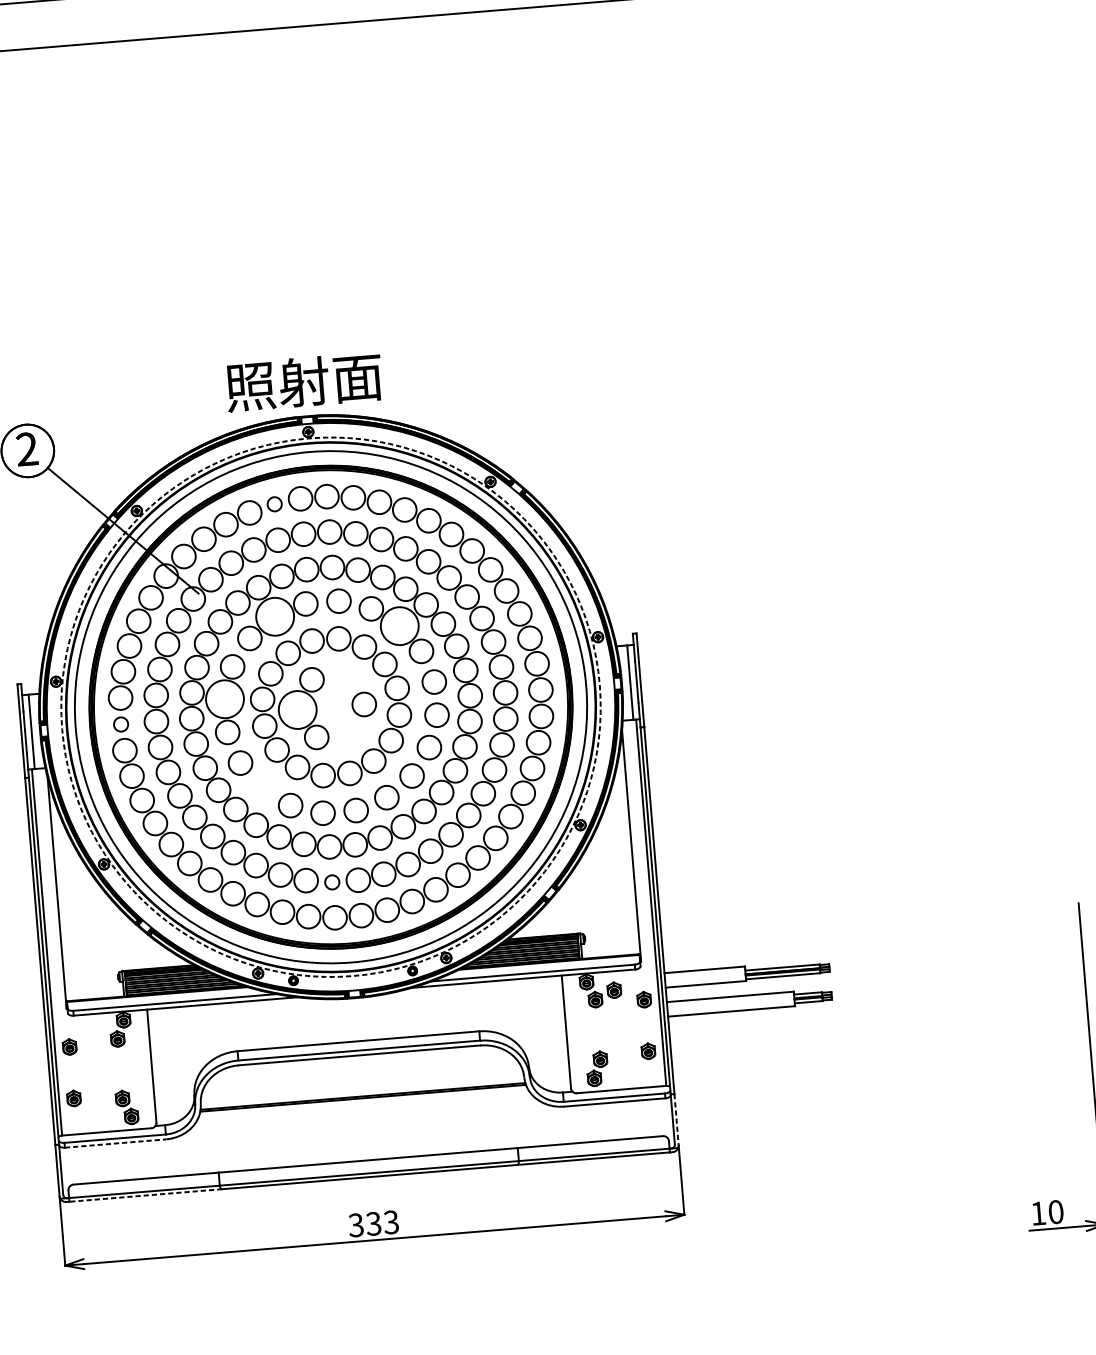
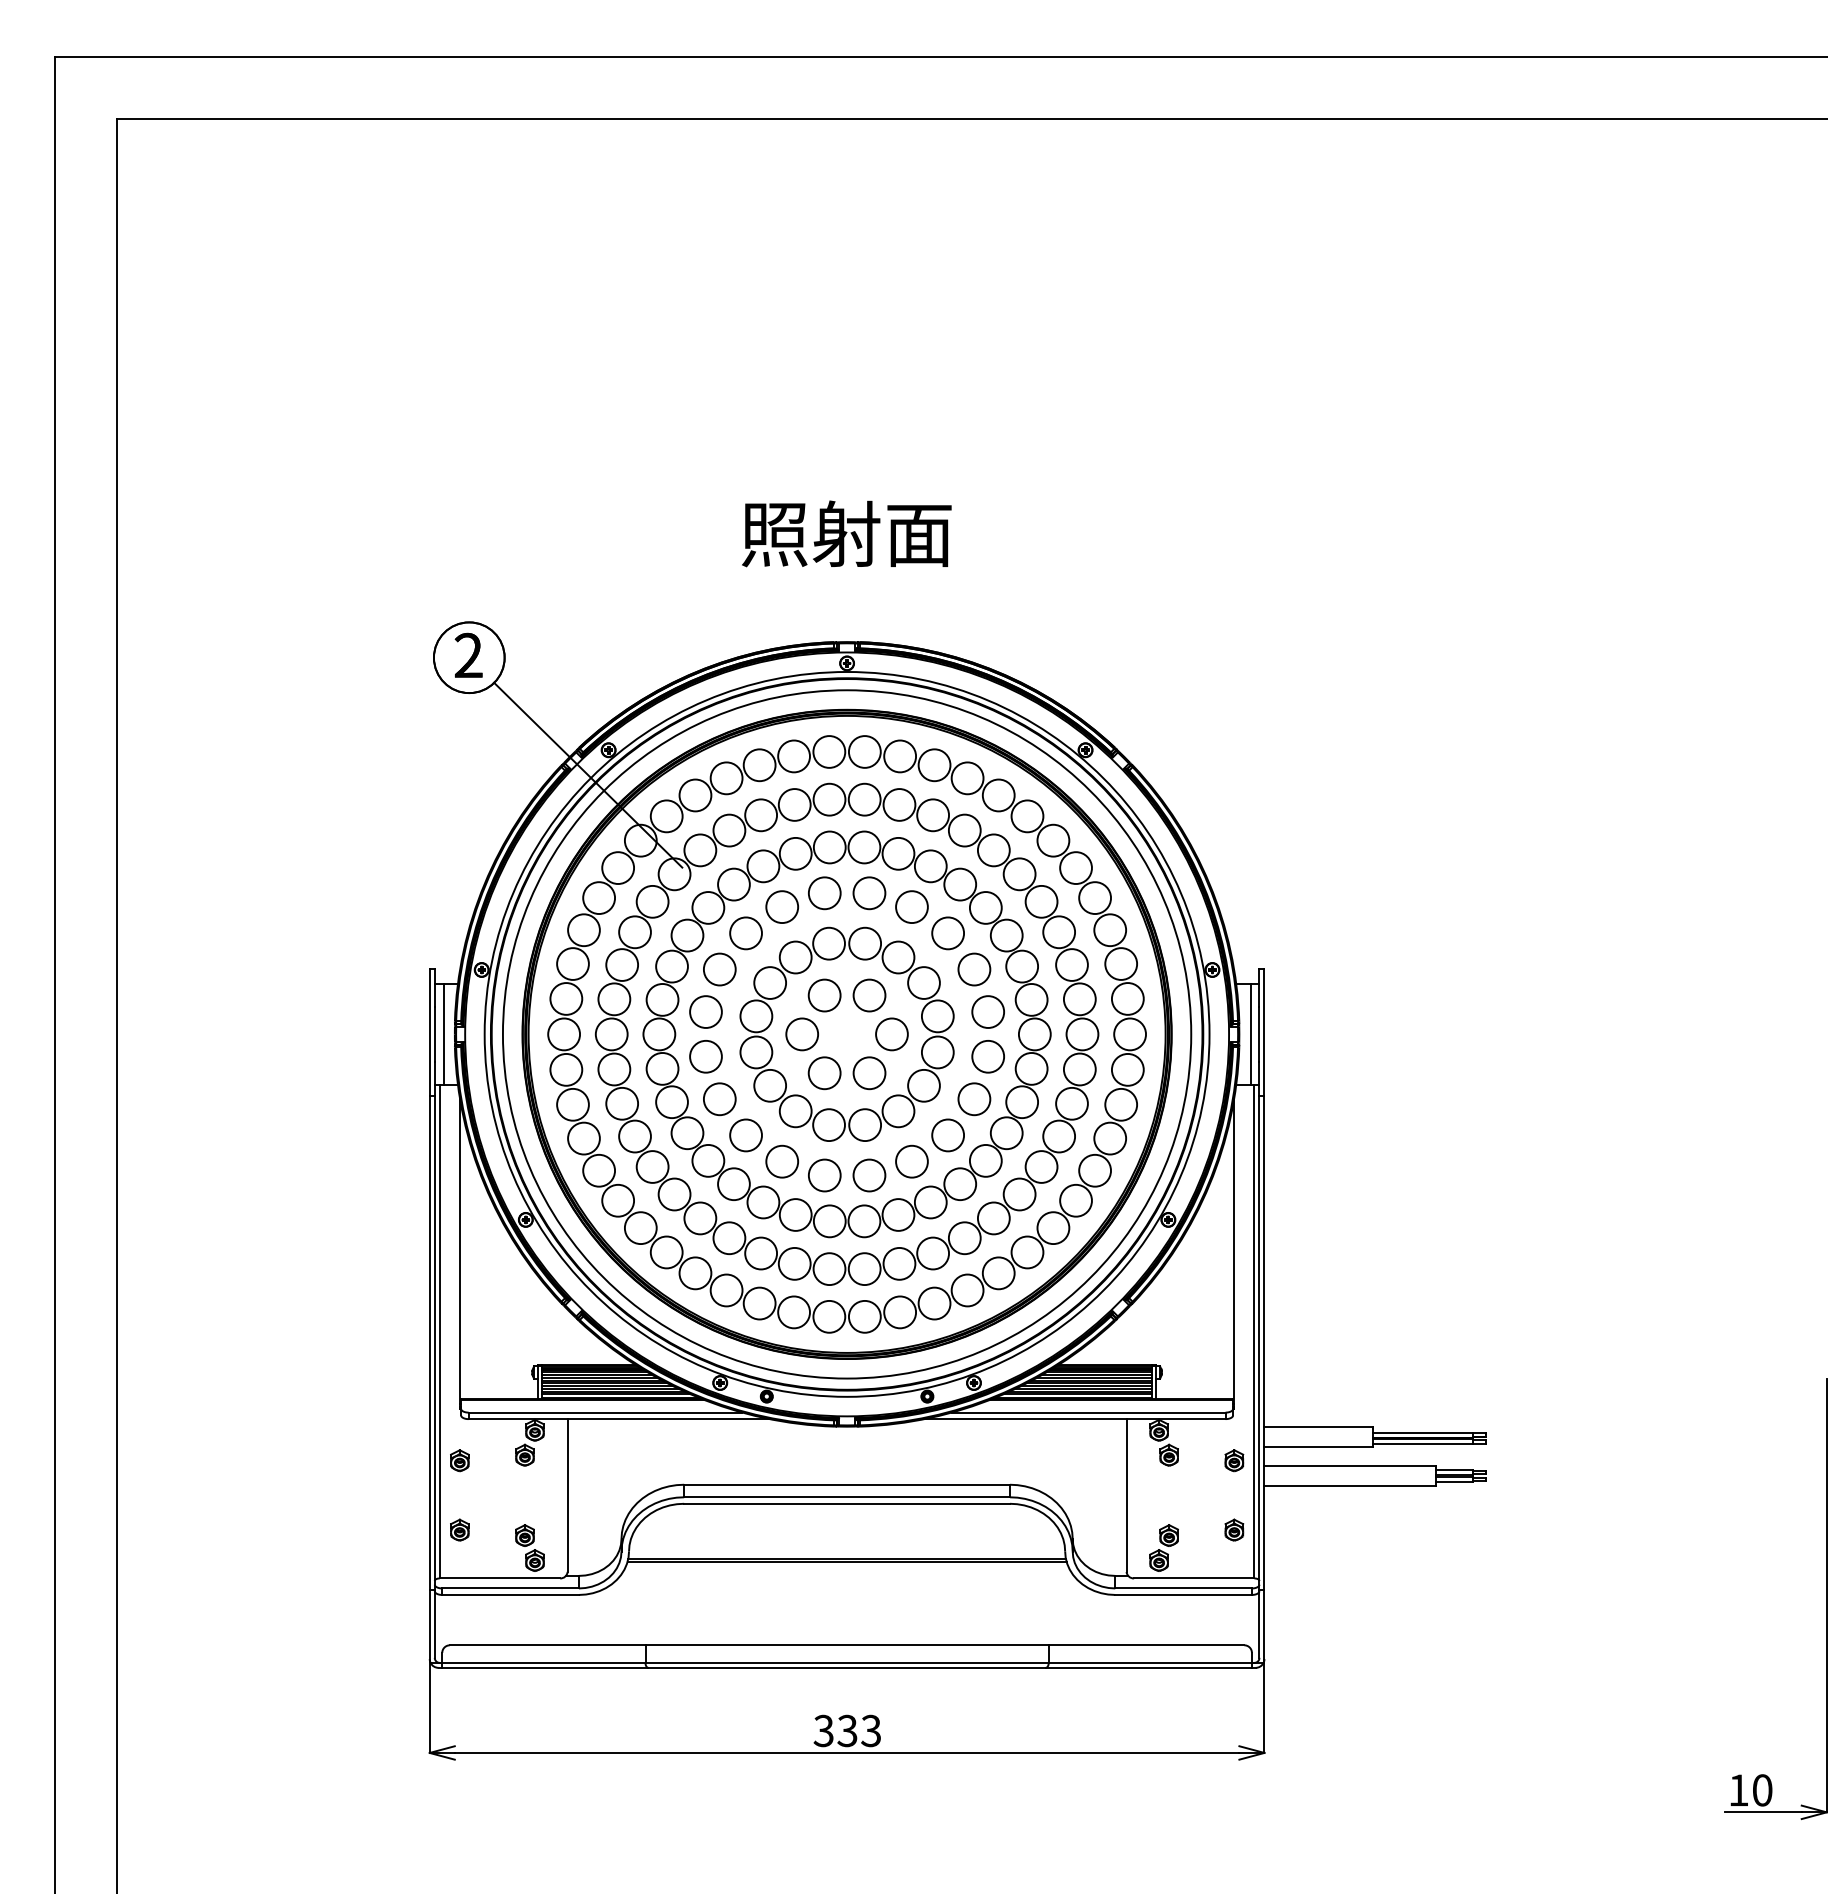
text: (303, 381) -> (846, 533), moved
circle: (274, 504) -> (793, 756), size x1.67
circle: (275, 617) -> (782, 907), size x0.62
circle: (400, 626) -> (948, 933), size x0.62
circle: (345, 677) -> (869, 995), added
circle: (224, 698) -> (705, 1011), size x0.62
circle: (330, 706) -> (846, 1033), dashed -> solid
circle: (297, 710) -> (802, 1034), size x0.62
circle: (121, 724) -> (564, 1034), size x1.67
circle: (350, 734) -> (869, 1073), added
circle: (261, 788) -> (745, 1135), added
circle: (332, 882) -> (829, 1269), size x1.67
part: (614, 990) -> (1195, 1444), removed
line: (676, 1120) -> (1264, 1625), dashed -> solid
line: (116, 1143) -> (511, 1594), dashed -> solid
line: (145, 1195) -> (544, 1667), dashed -> solid

